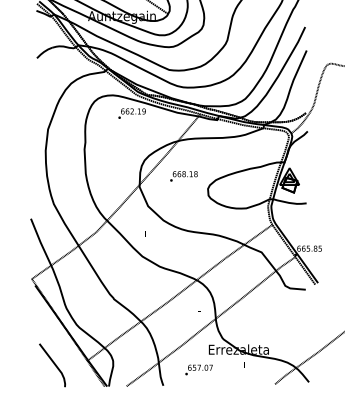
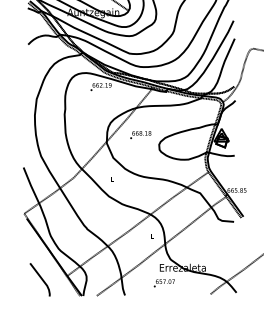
text: (197, 370) -> (163, 283), moved

